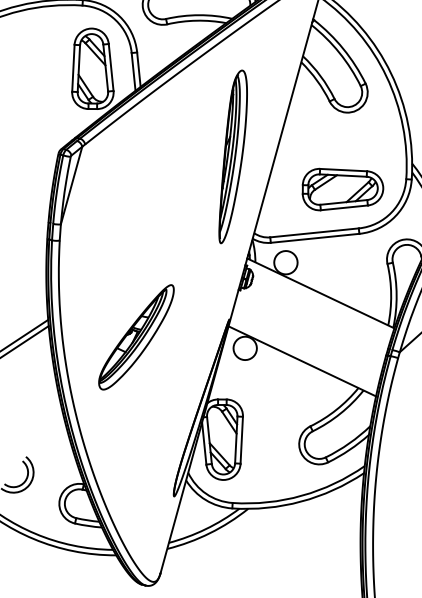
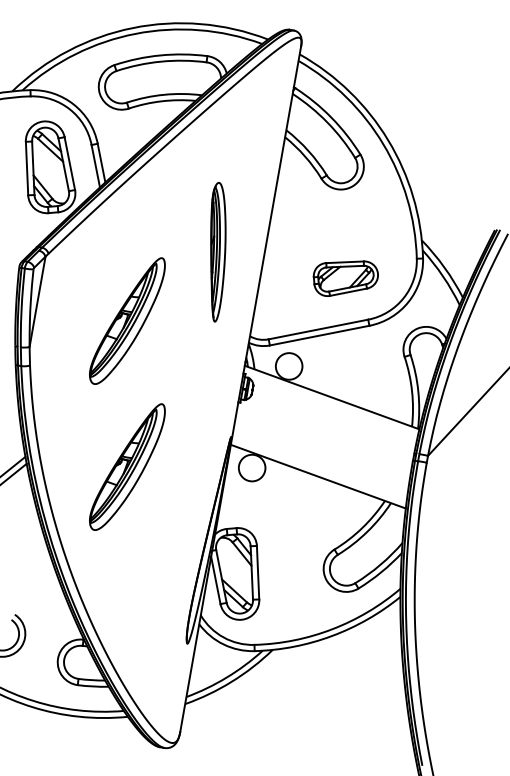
part: (233, 157) -> (218, 252), size x0.7
part: (342, 190) -> (345, 278), size x0.7
part: (148, 209) -> (127, 320), added

